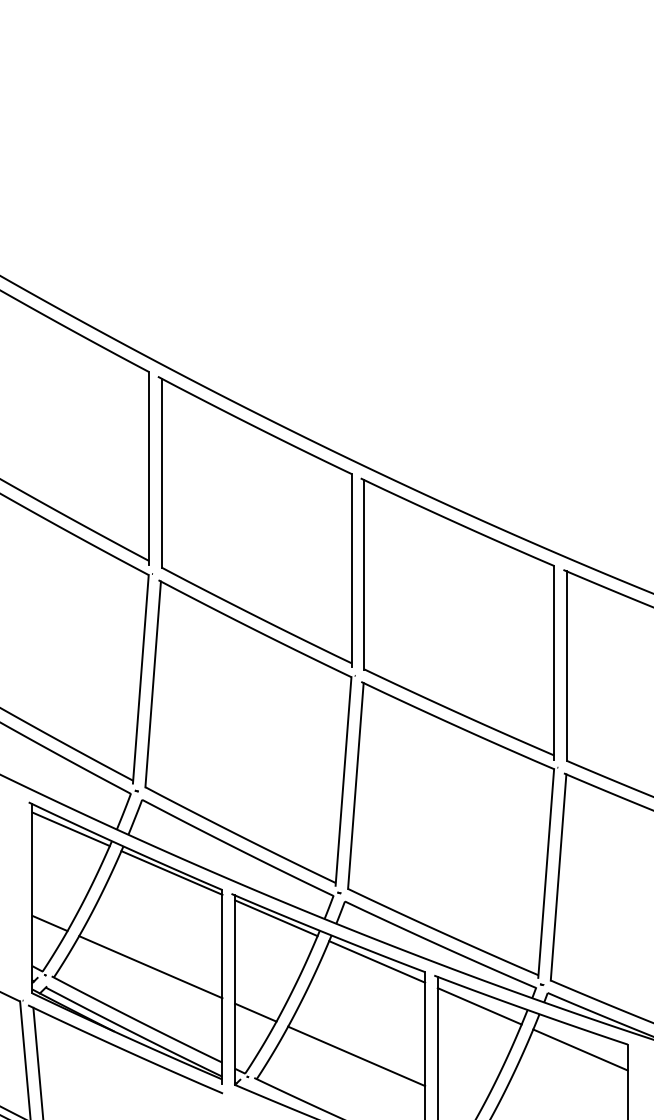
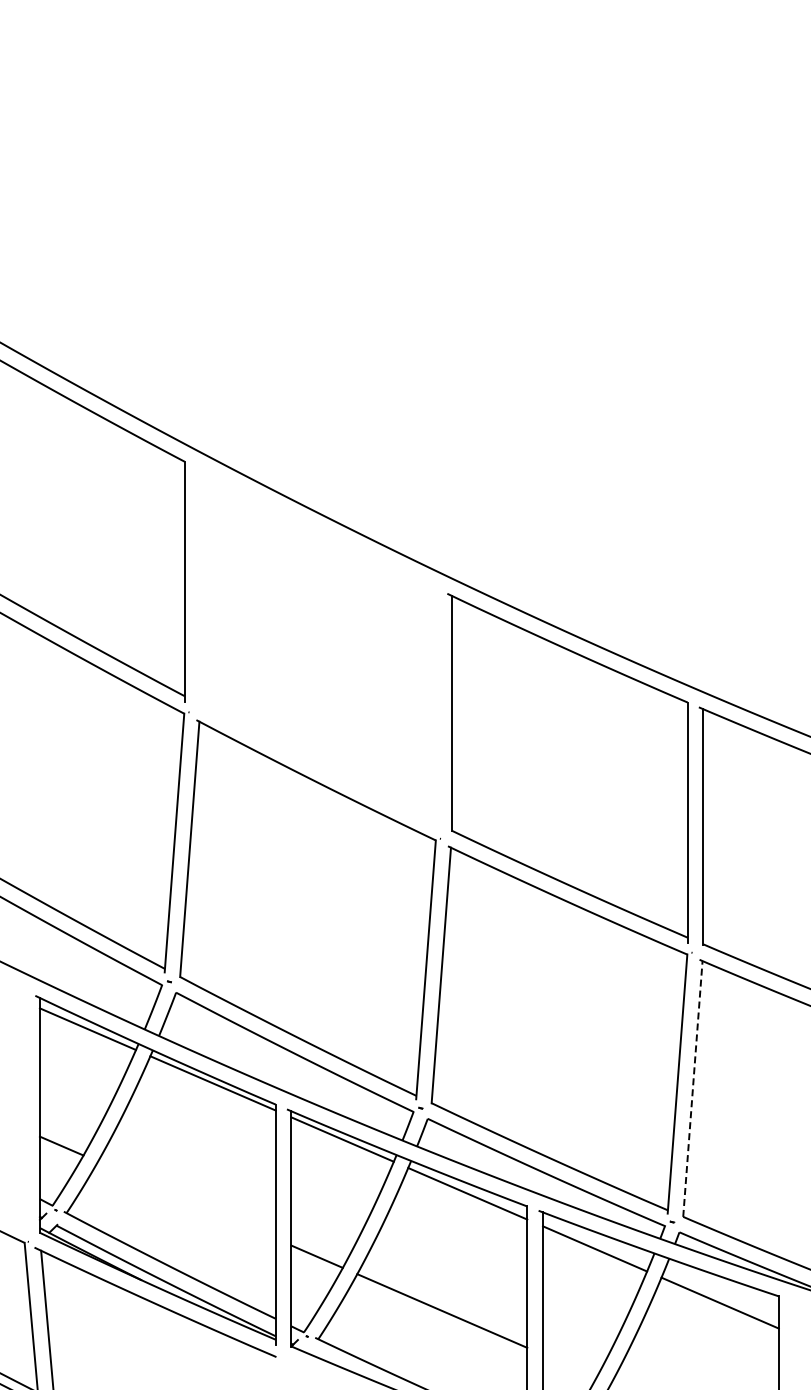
part: (254, 521) -> (315, 647), removed
line: (558, 877) -> (692, 1088), solid -> dashed
line: (150, 966) -> (186, 1199), removed

